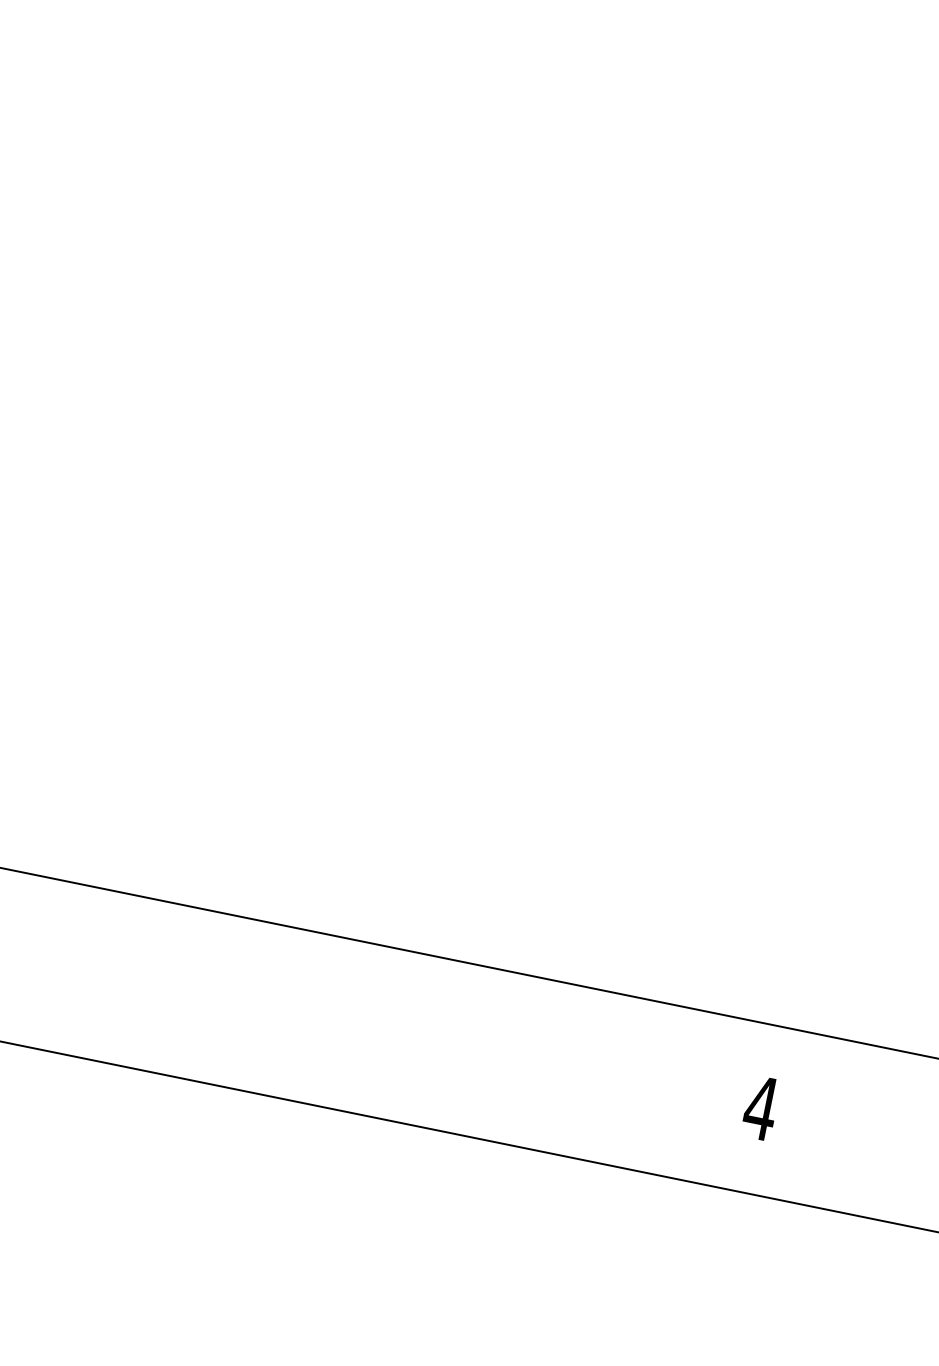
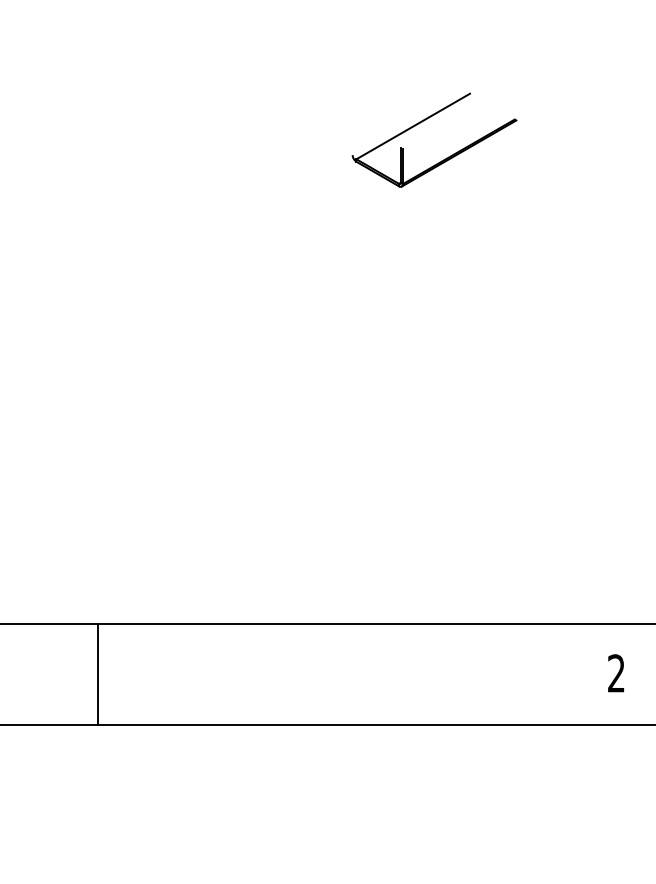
part: (629, 131) -> (424, 121), added
text: (761, 1108) -> (616, 673), 4 -> 2

